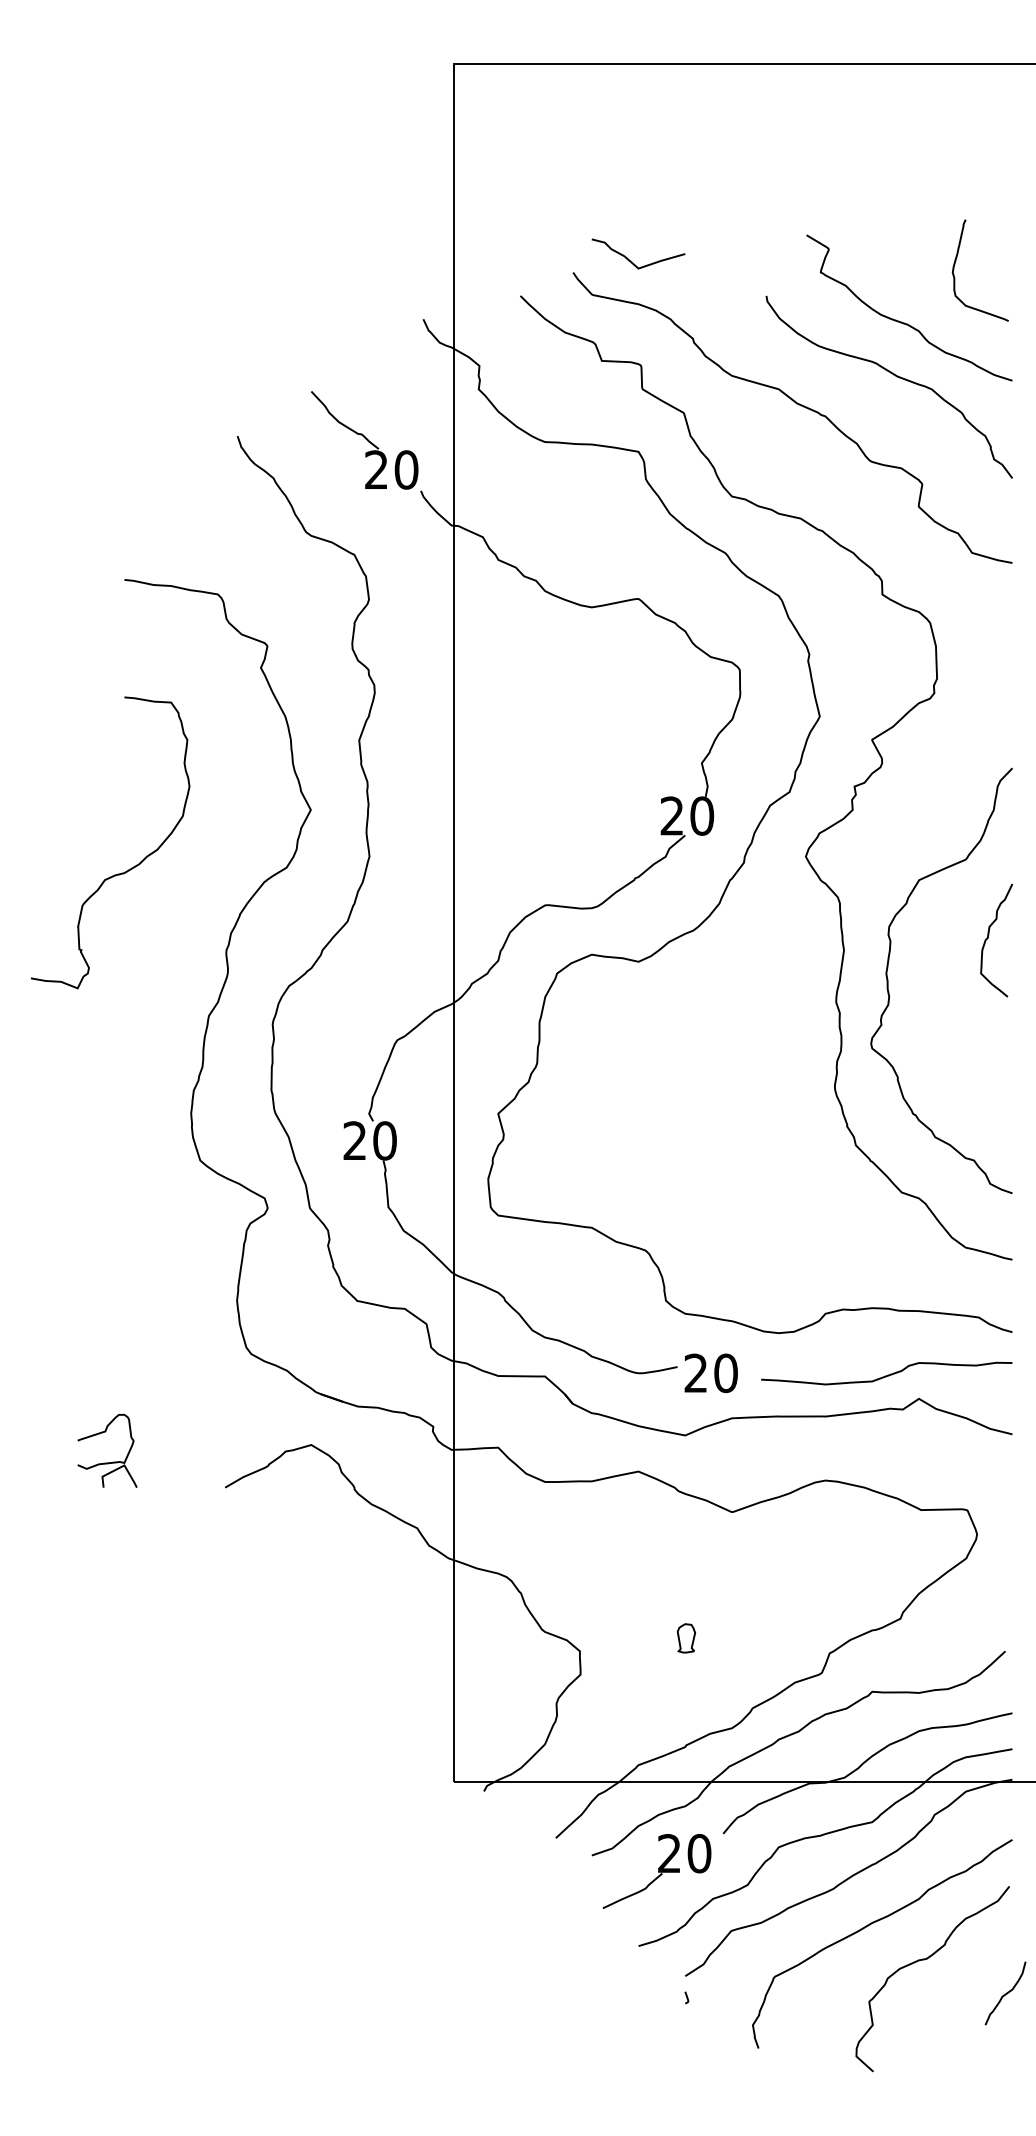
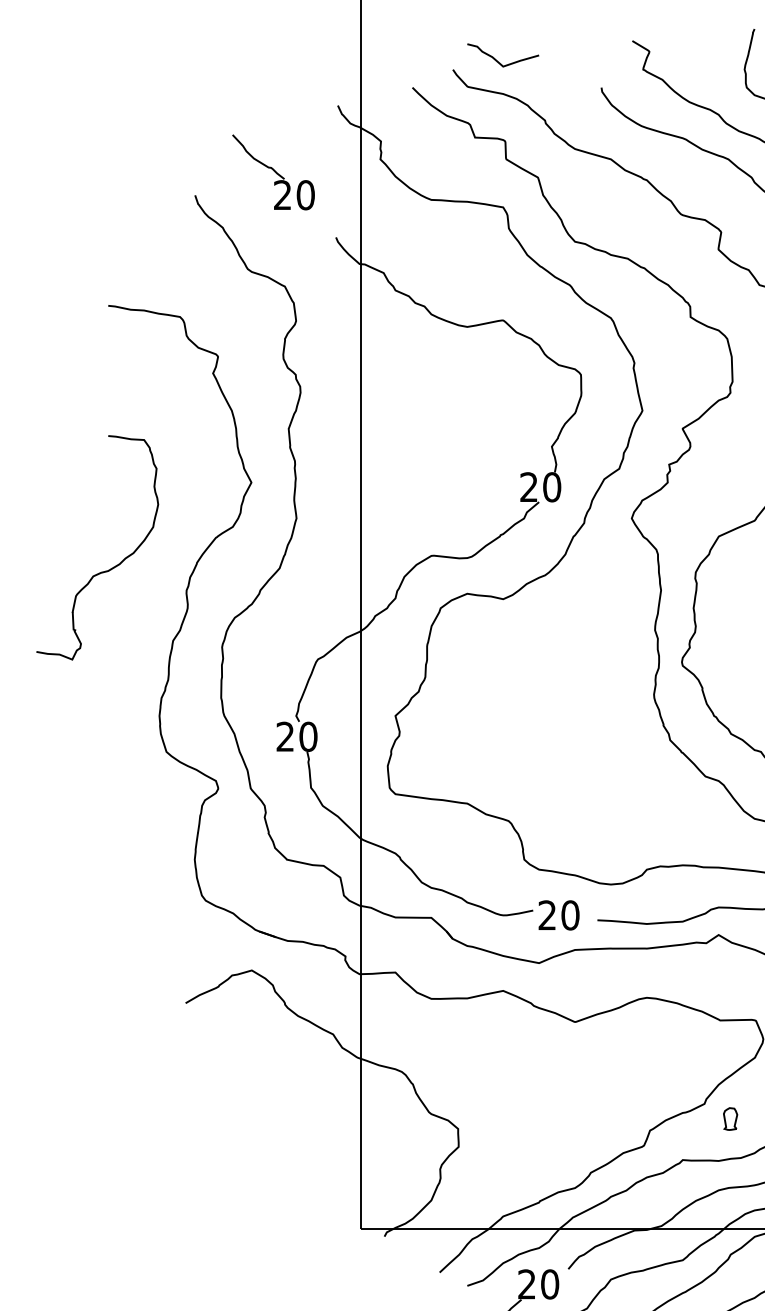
part: (364, 440) -> (273, 172), moved
curve: (117, 873) -> (102, 571), moved
part: (107, 1462) -> (95, 983), removed
part: (685, 1638) -> (729, 1119), moved

